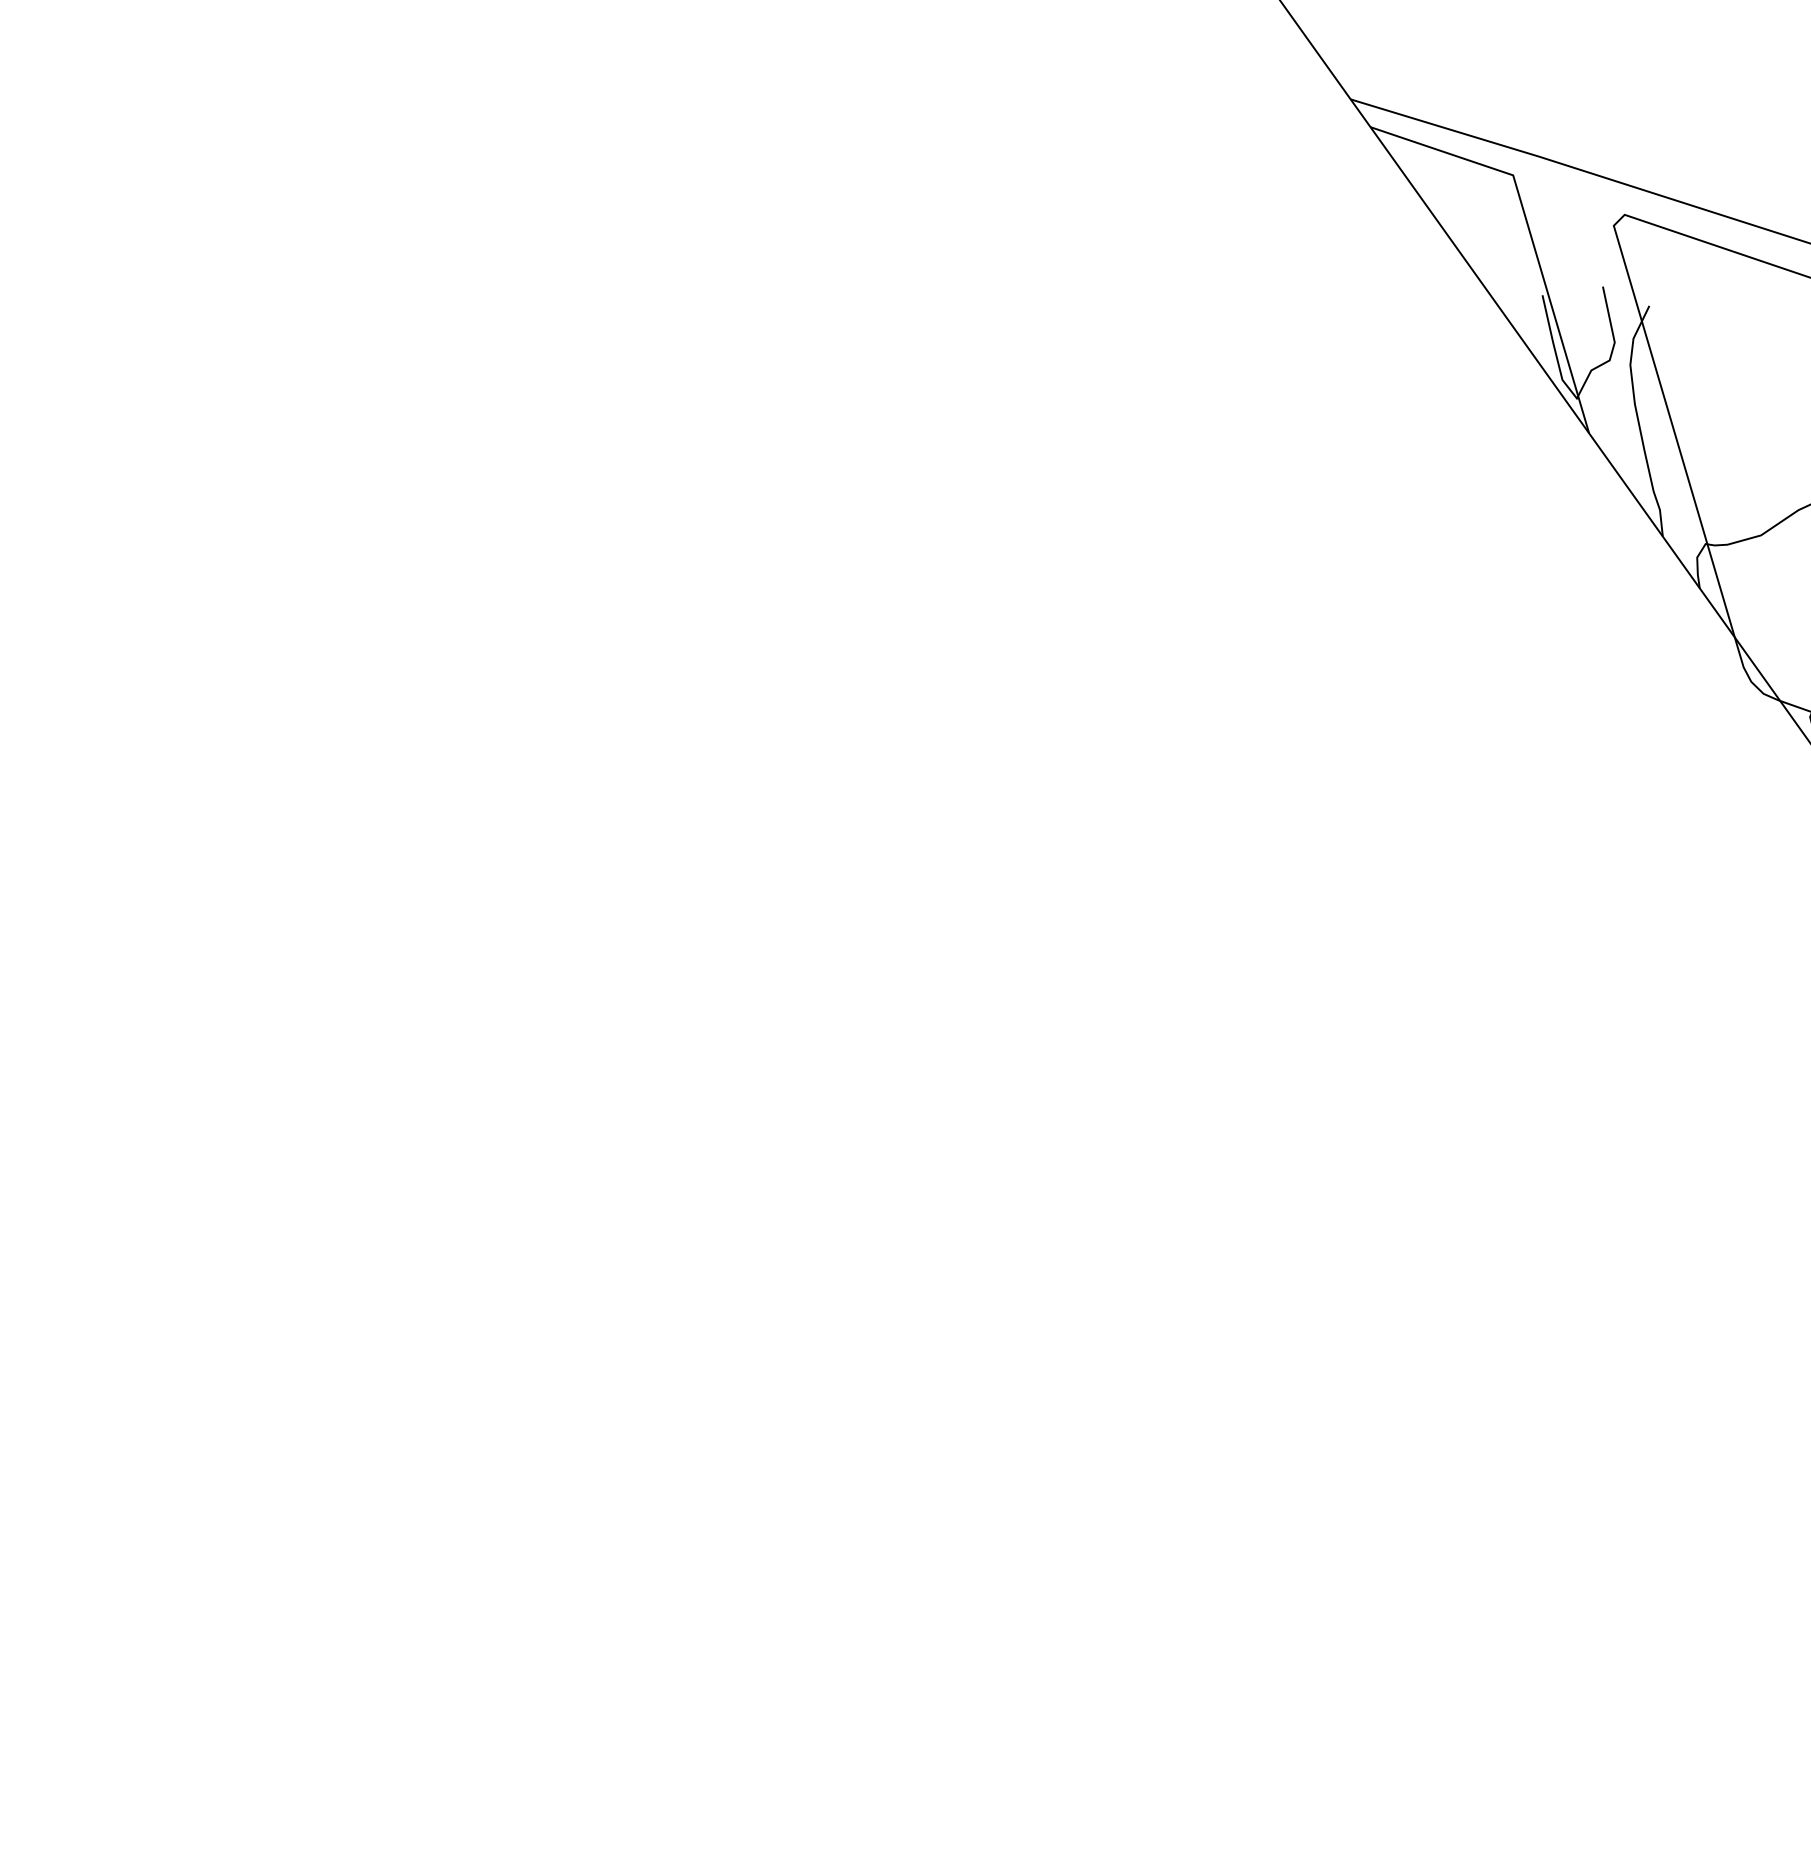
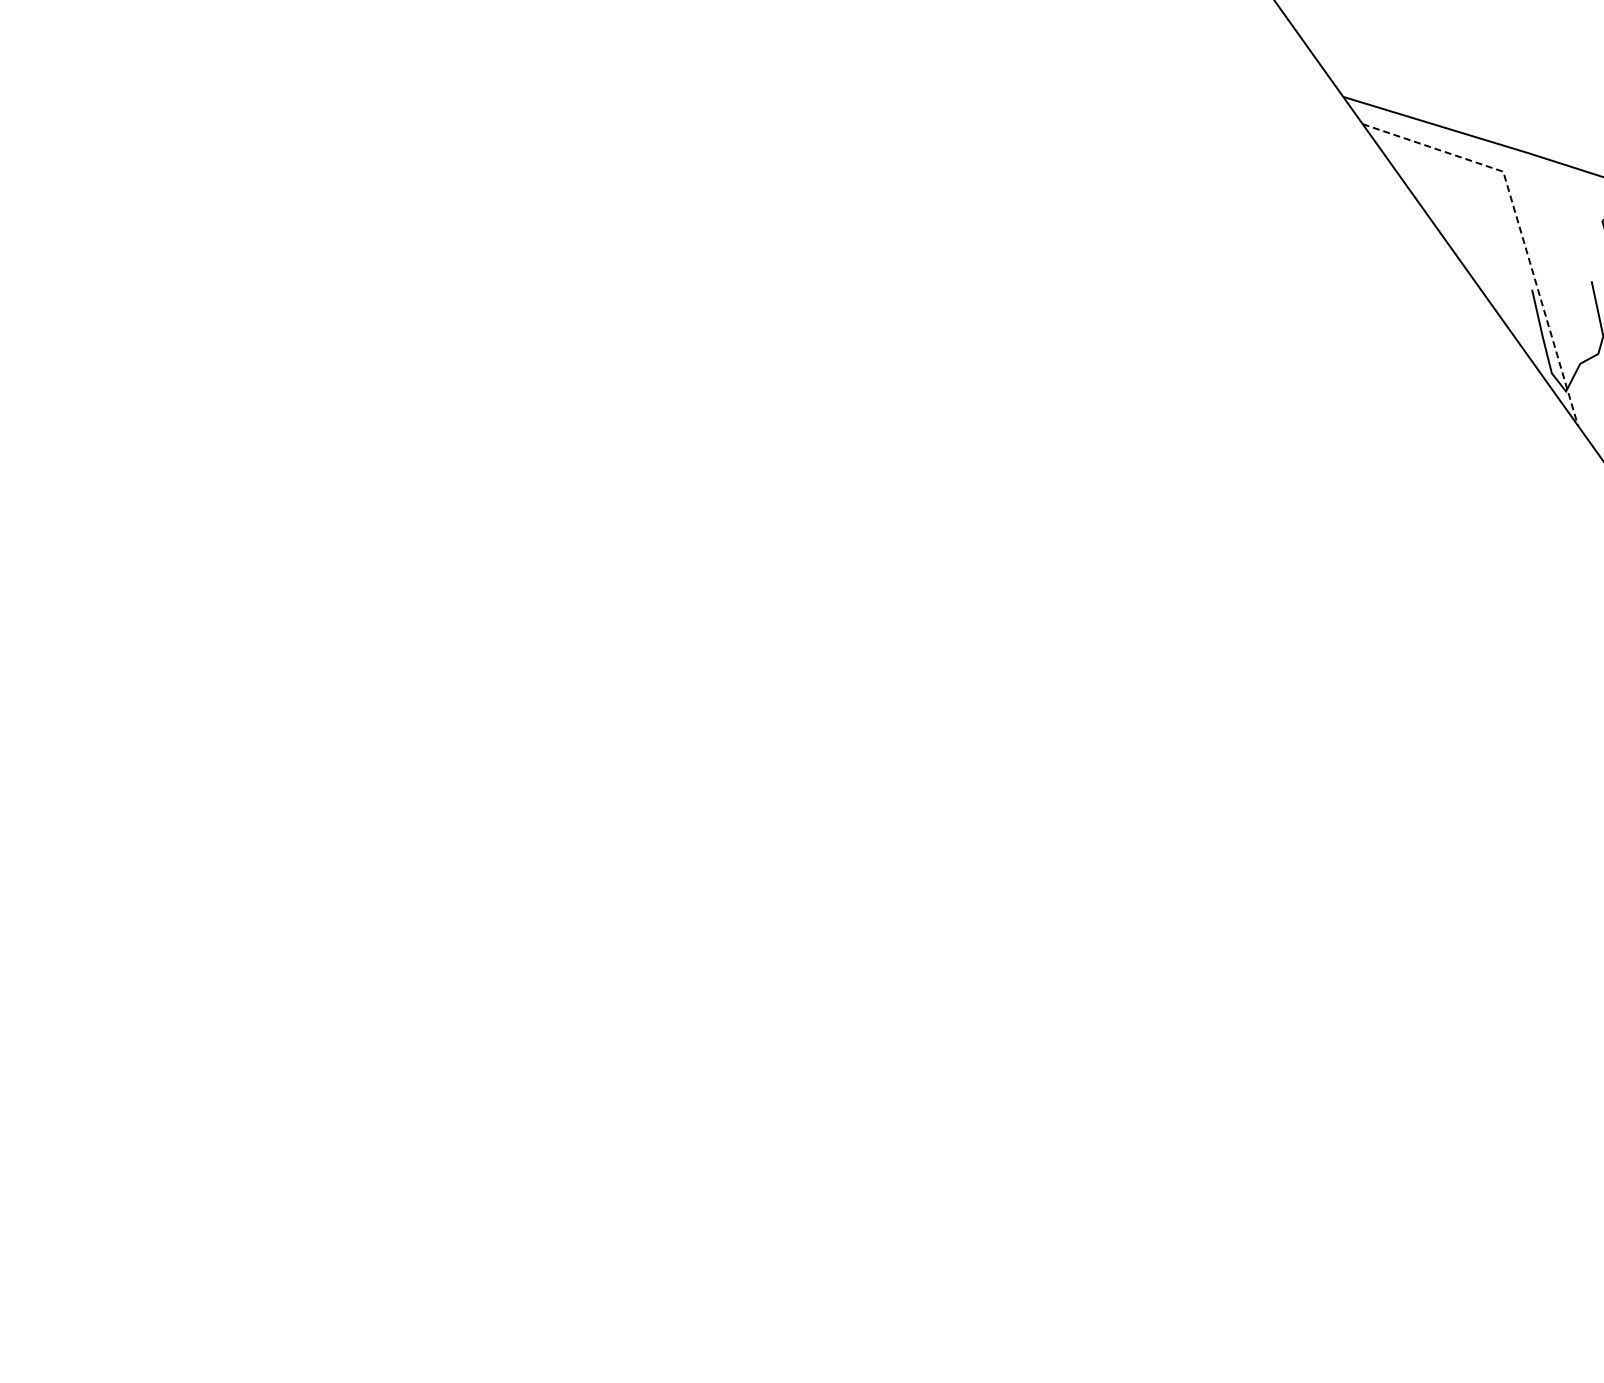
line: (1529, 231) -> (1519, 226), solid -> dashed

